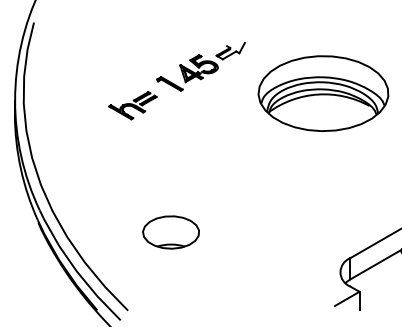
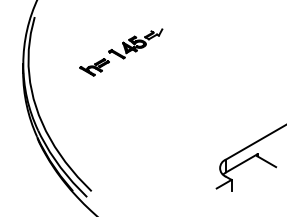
part: (322, 92) -> (209, 59), removed
part: (170, 231) -> (117, 143), removed

